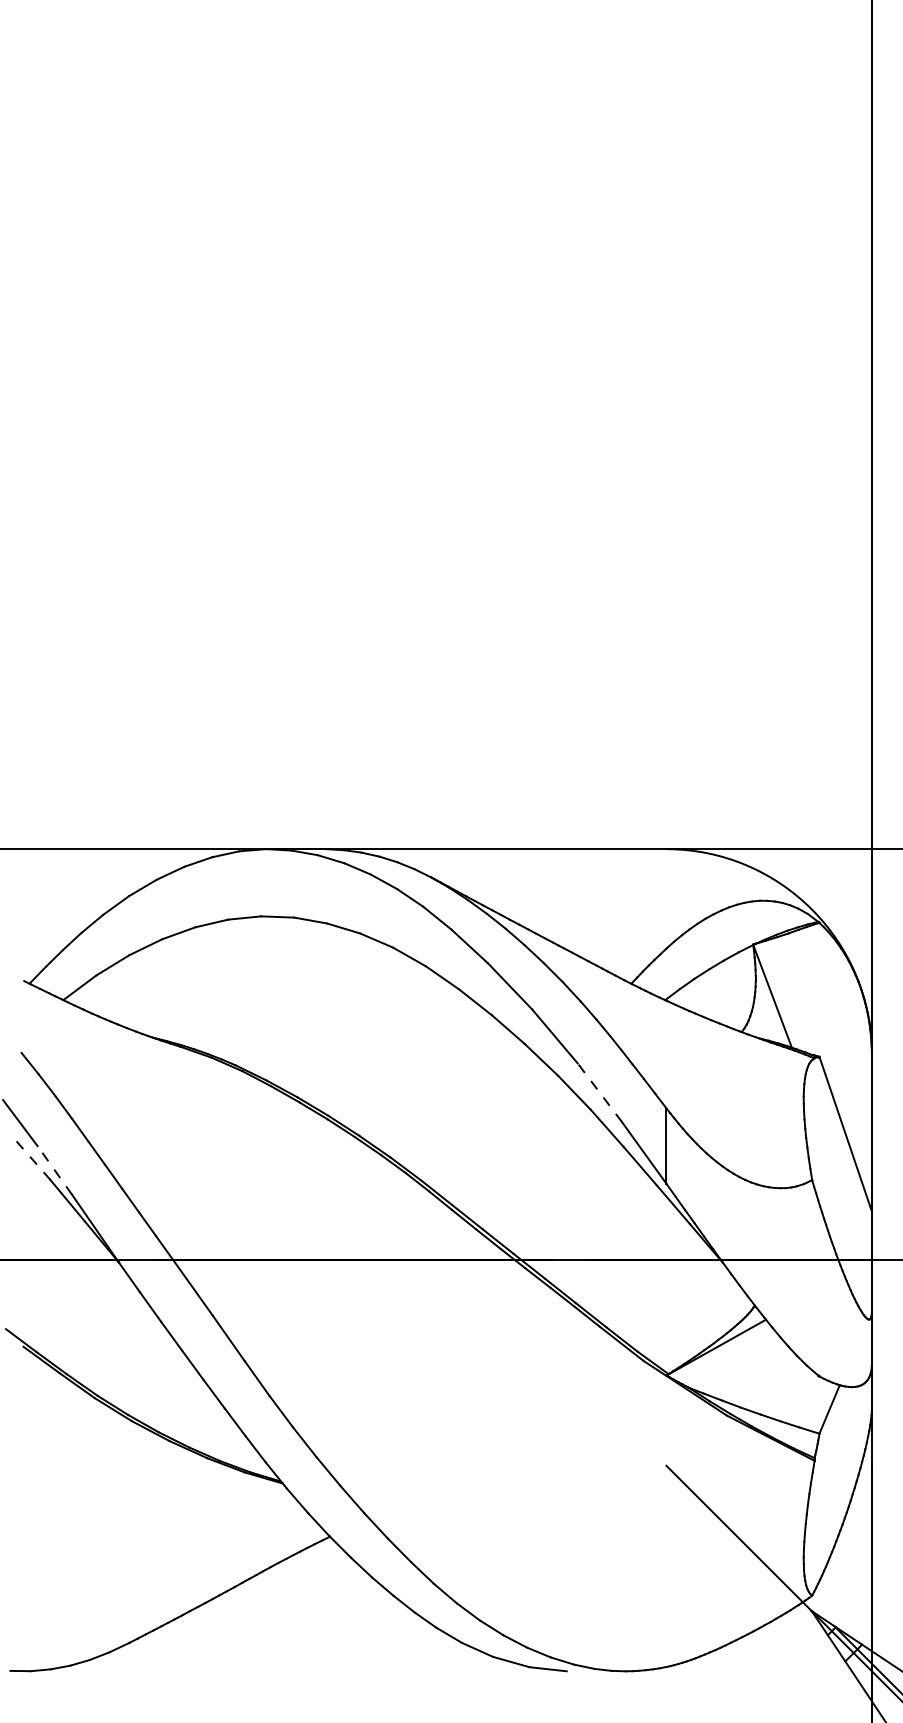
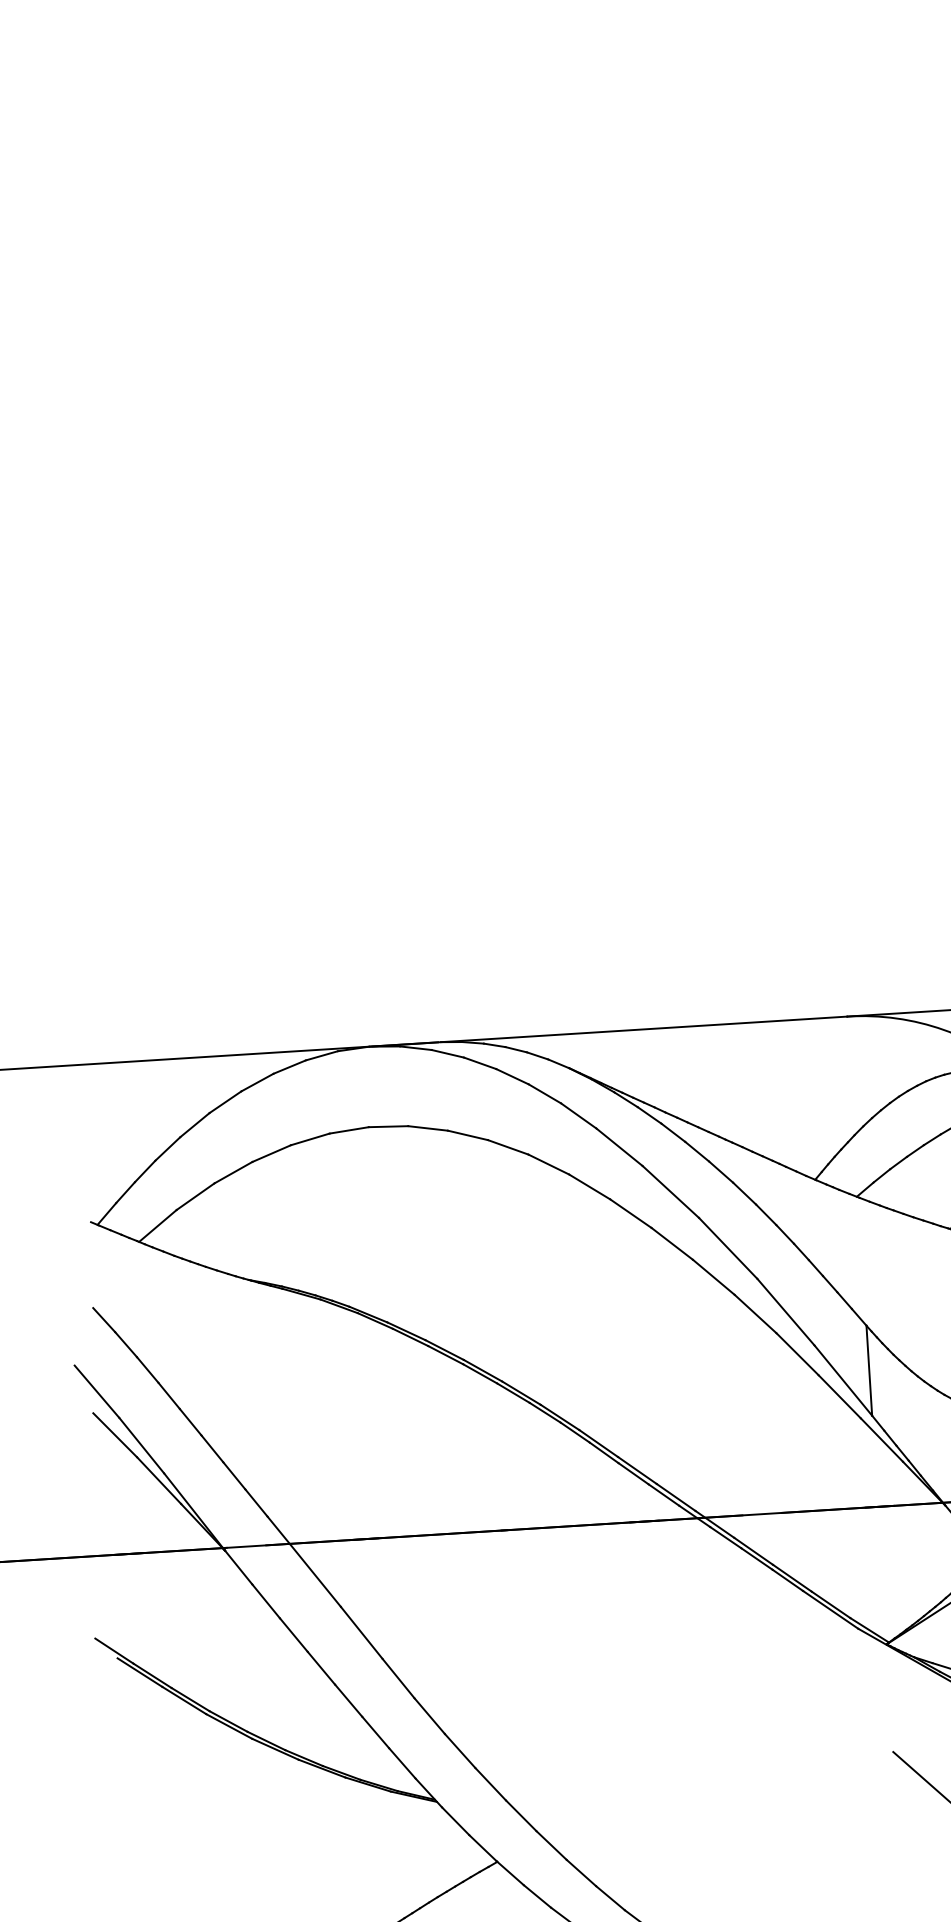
line: (599, 1092) -> (785, 1311), dashed -> solid
line: (32, 1160) -> (114, 1435), dashed -> solid
line: (54, 1170) -> (141, 1445), dashed -> solid

